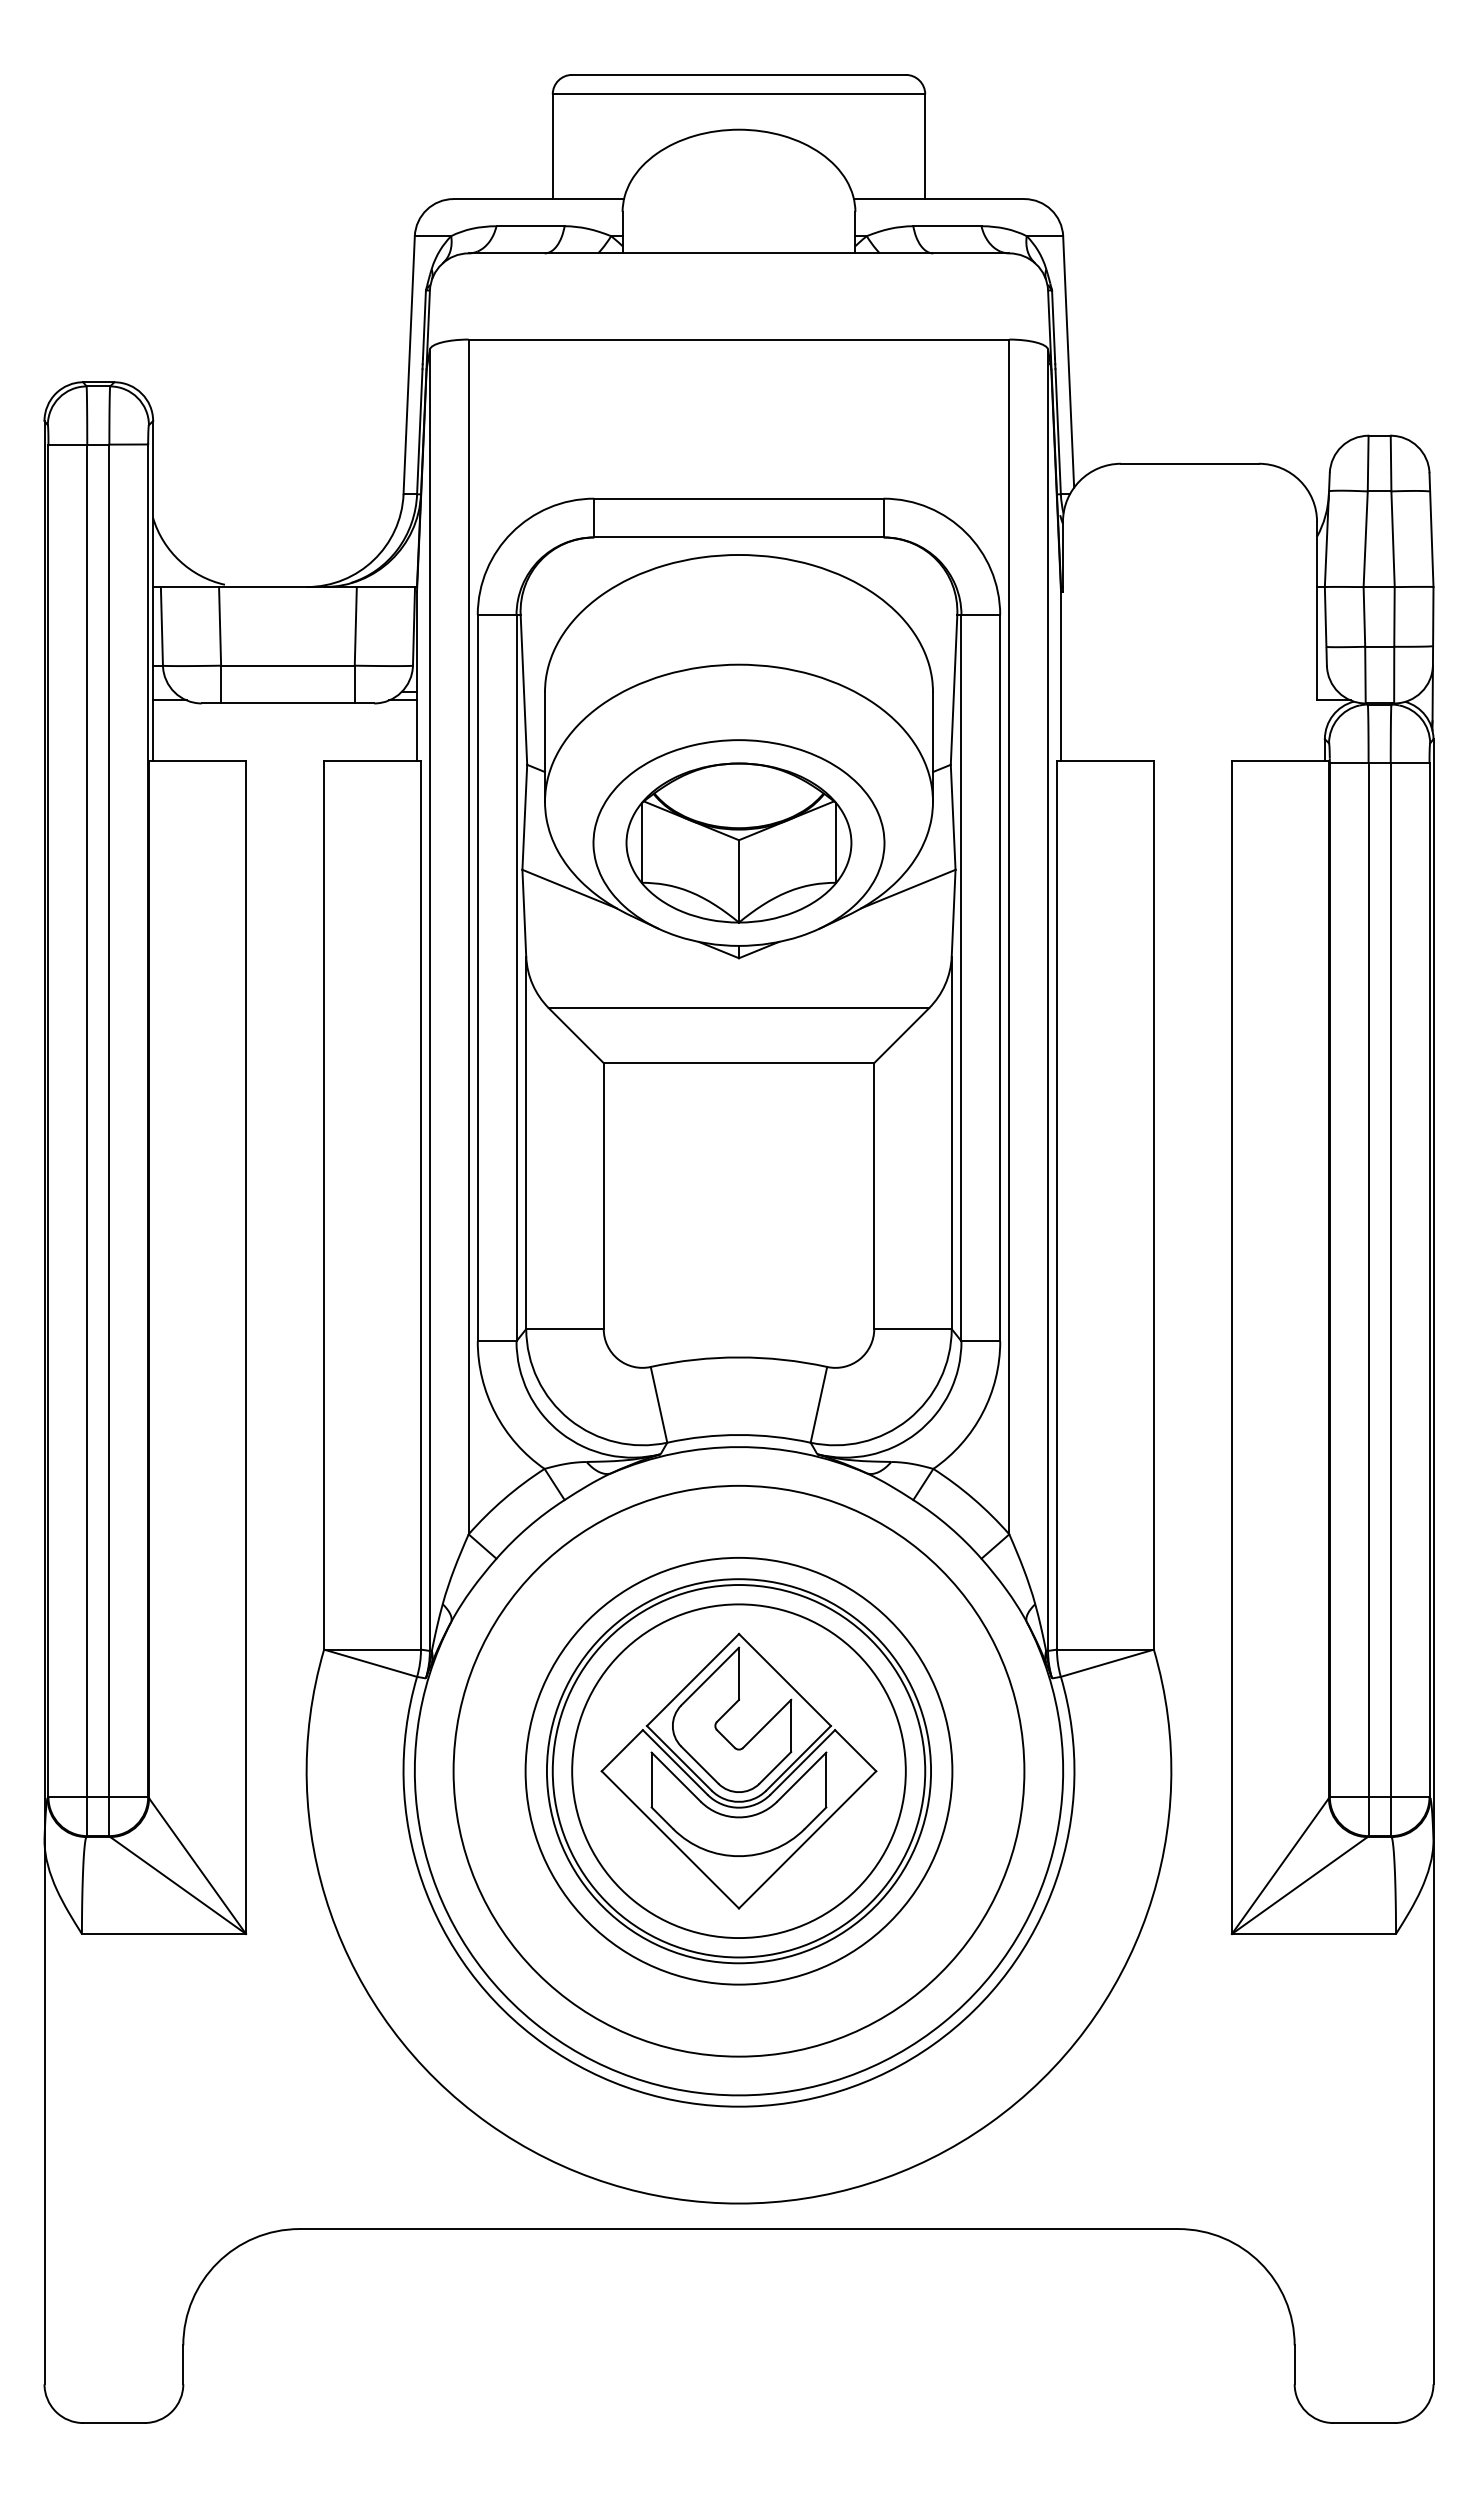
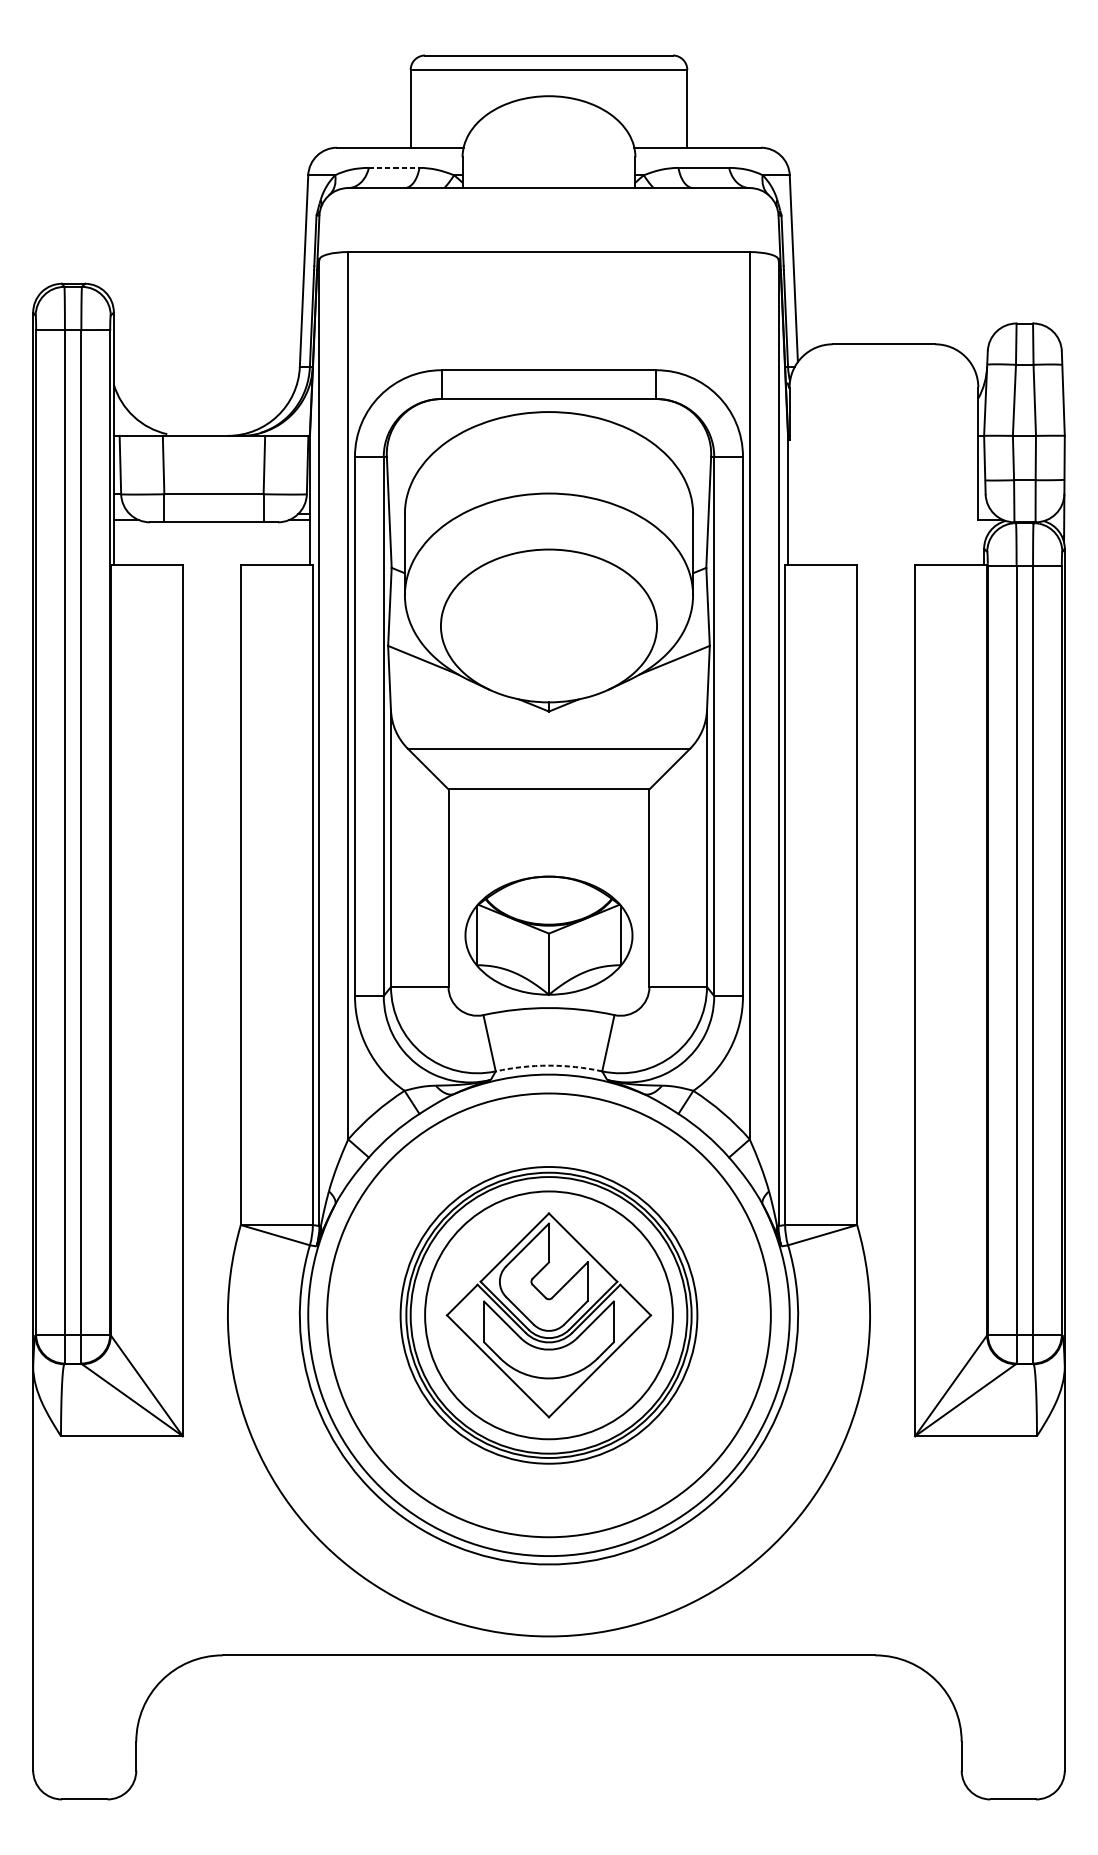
line: (531, 226) -> (394, 168), solid -> dashed
part: (738, 842) -> (548, 935), moved
arc: (739, 1435) -> (549, 1066), solid -> dashed
circle: (738, 1770) -> (548, 1314), size x0.7
circle: (738, 1770) -> (548, 1314), size x1.4

